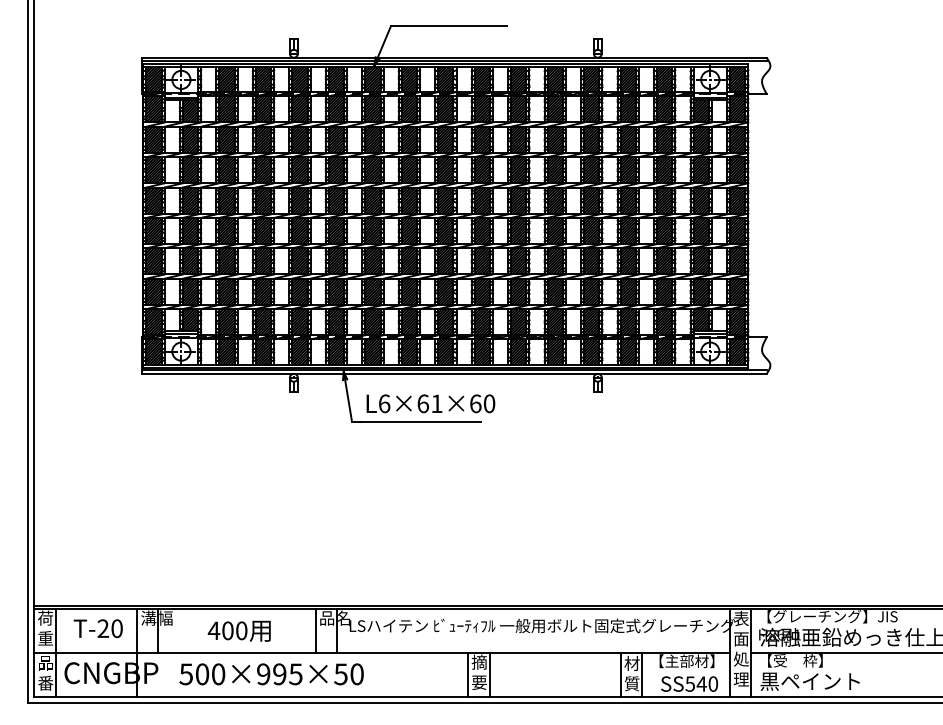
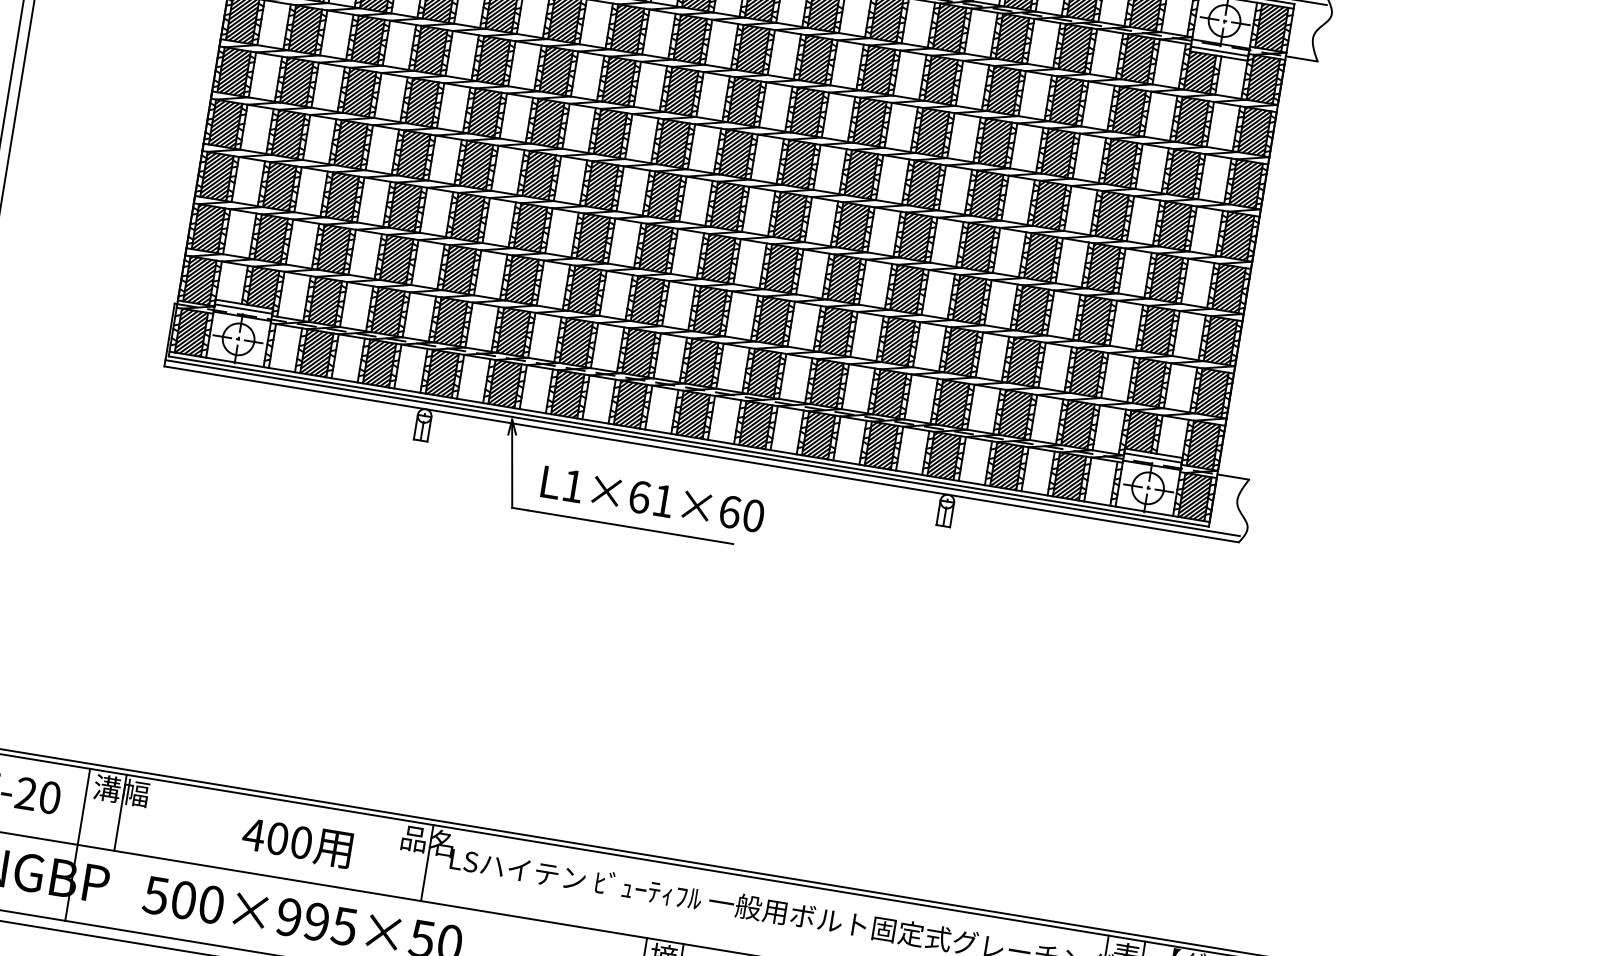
text: (384, 403) -> (573, 485), L6×61×60 -> L1×61×60
text: (238, 630) -> (296, 841), moved
line: (315, 630) -> (390, 856), removed

